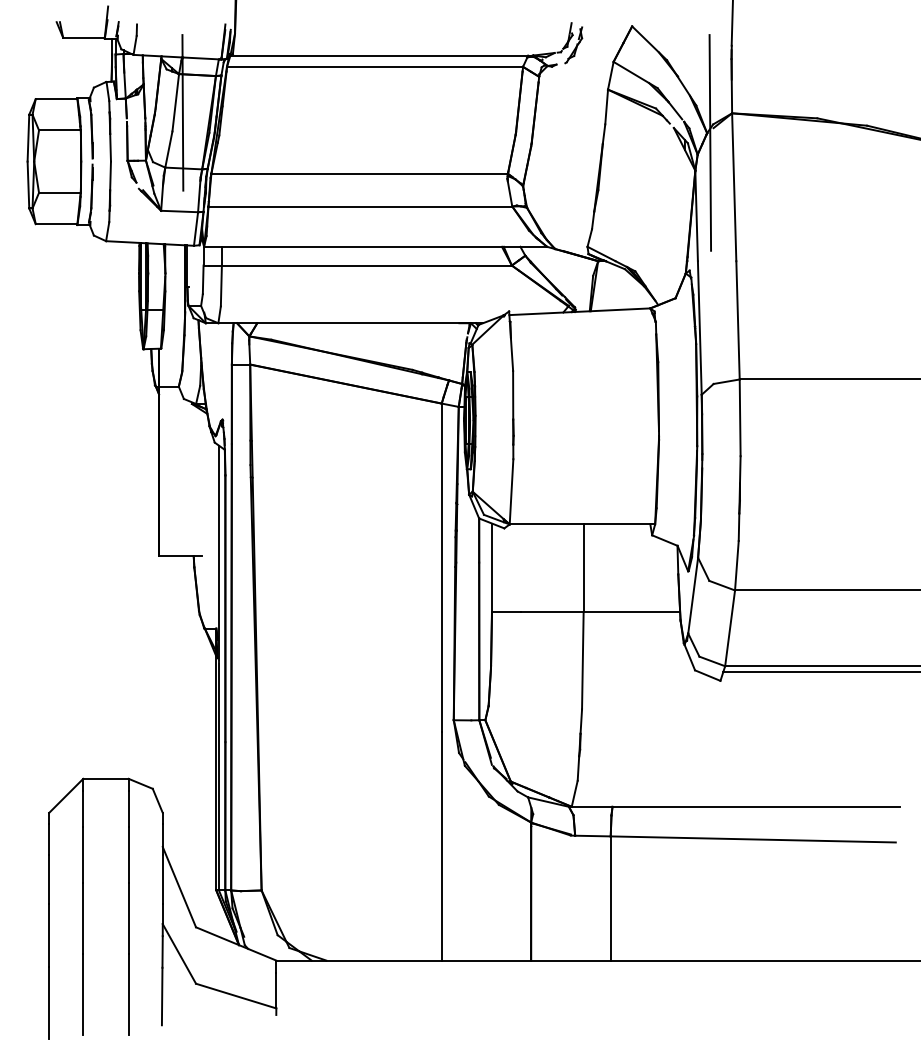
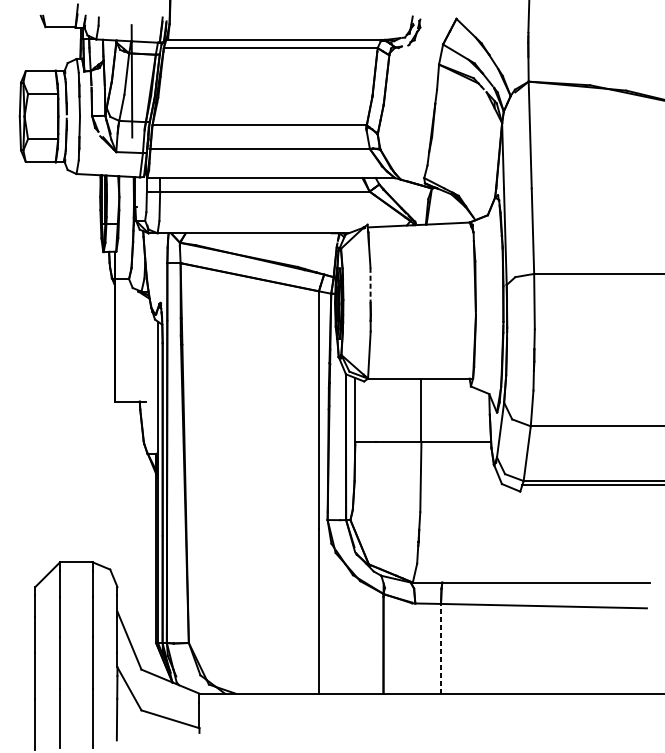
line: (710, 142) -> (513, 102), removed
line: (513, 395) -> (370, 285), solid -> dashed
line: (610, 897) -> (440, 648), solid -> dashed

